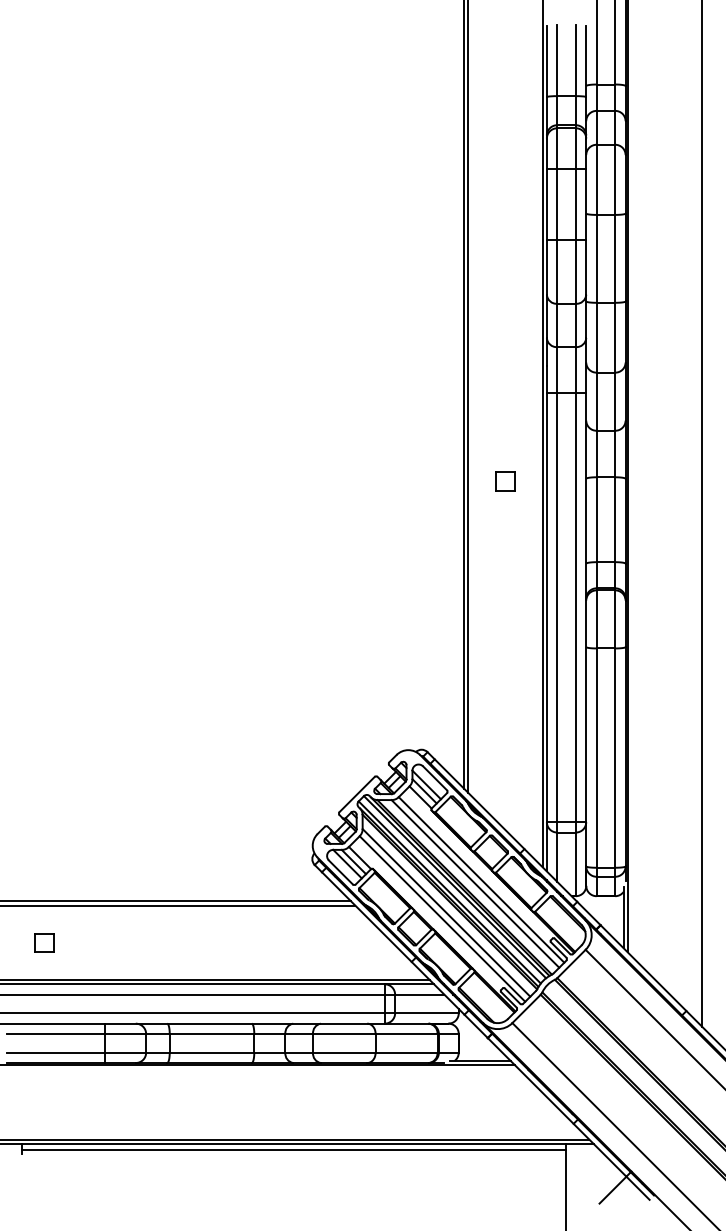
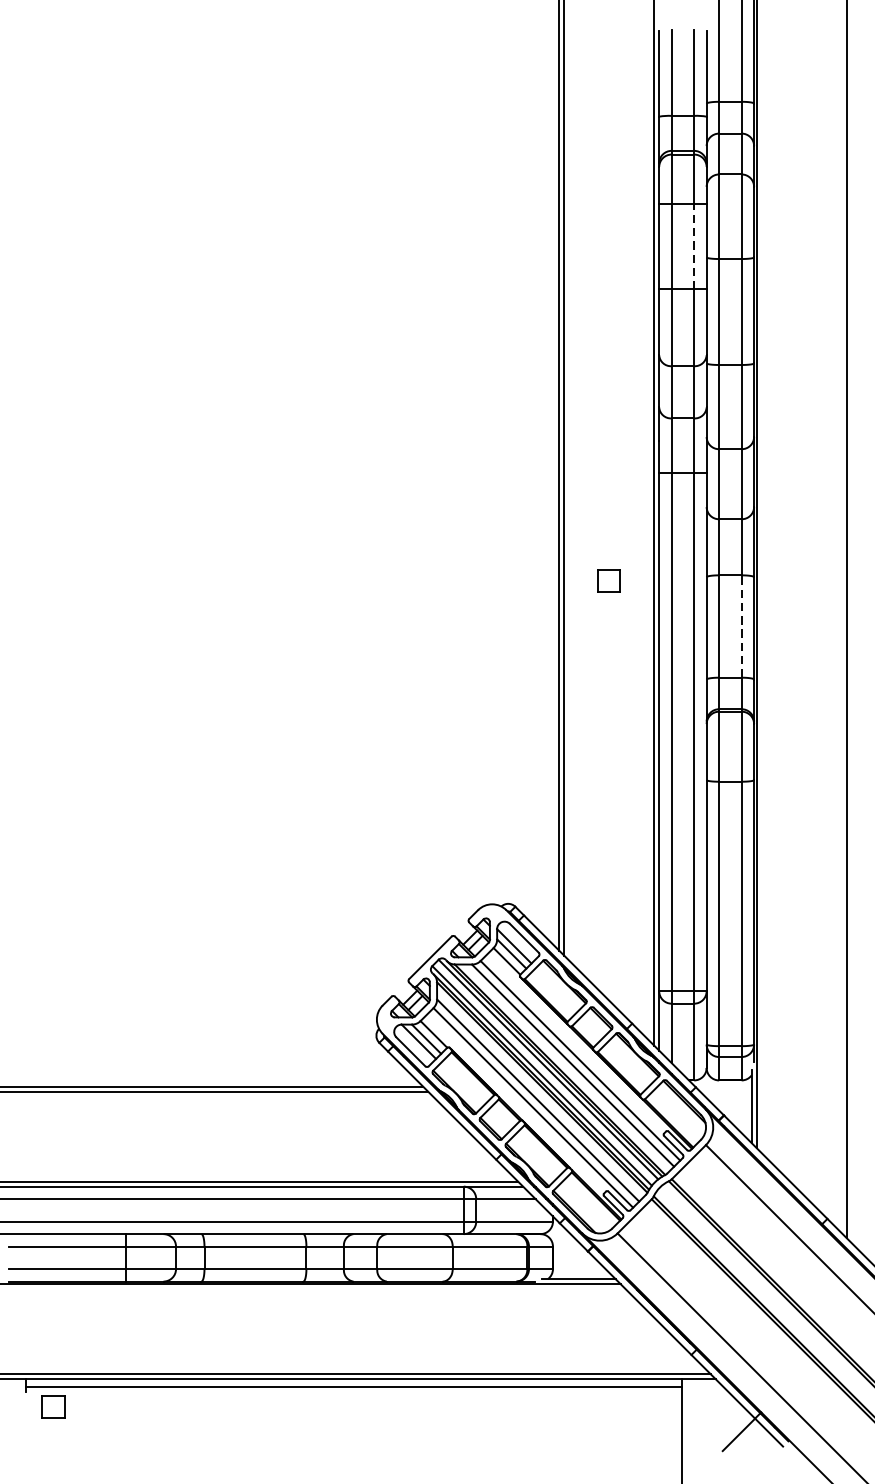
line: (575, 204) -> (693, 246), solid -> dashed
line: (615, 519) -> (741, 626), solid -> dashed
part: (44, 942) -> (53, 1406), moved

